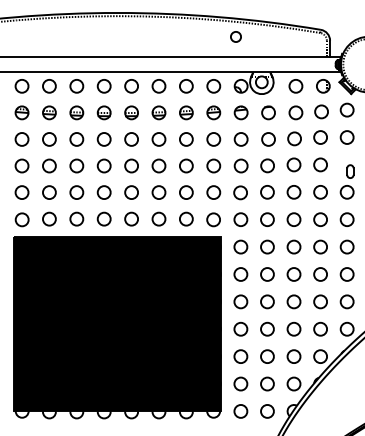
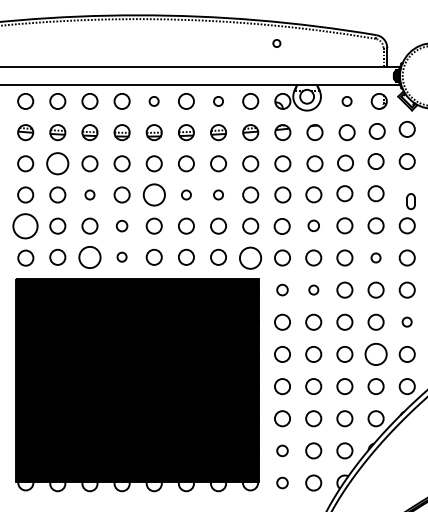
circle: (235, 36) -> (276, 43), size x0.6
circle: (130, 86) -> (153, 101), size x0.6
circle: (186, 86) -> (218, 101), size x0.6
circle: (295, 86) -> (346, 101), size x0.6
circle: (49, 139) -> (57, 163), size x1.4
circle: (76, 165) -> (89, 194), size x0.6
circle: (130, 165) -> (153, 194), size x1.4
circle: (159, 165) -> (186, 194), size x0.6
circle: (186, 165) -> (218, 194), size x0.6
circle: (21, 192) -> (25, 225), size x1.6
circle: (103, 192) -> (121, 225), size x0.7
circle: (267, 192) -> (313, 225), size x0.7
circle: (76, 218) -> (89, 256), size x1.4
circle: (103, 218) -> (121, 256), size x0.6
circle: (213, 219) -> (250, 257), size x1.4
circle: (320, 219) -> (375, 257), size x0.6
circle: (240, 246) -> (282, 289), size x0.7
circle: (267, 246) -> (313, 289), size x0.6
circle: (346, 273) -> (406, 321), size x0.6
circle: (320, 301) -> (375, 354), size x1.4
circle: (240, 383) -> (282, 450), size x0.7
circle: (240, 410) -> (282, 482), size x0.7

